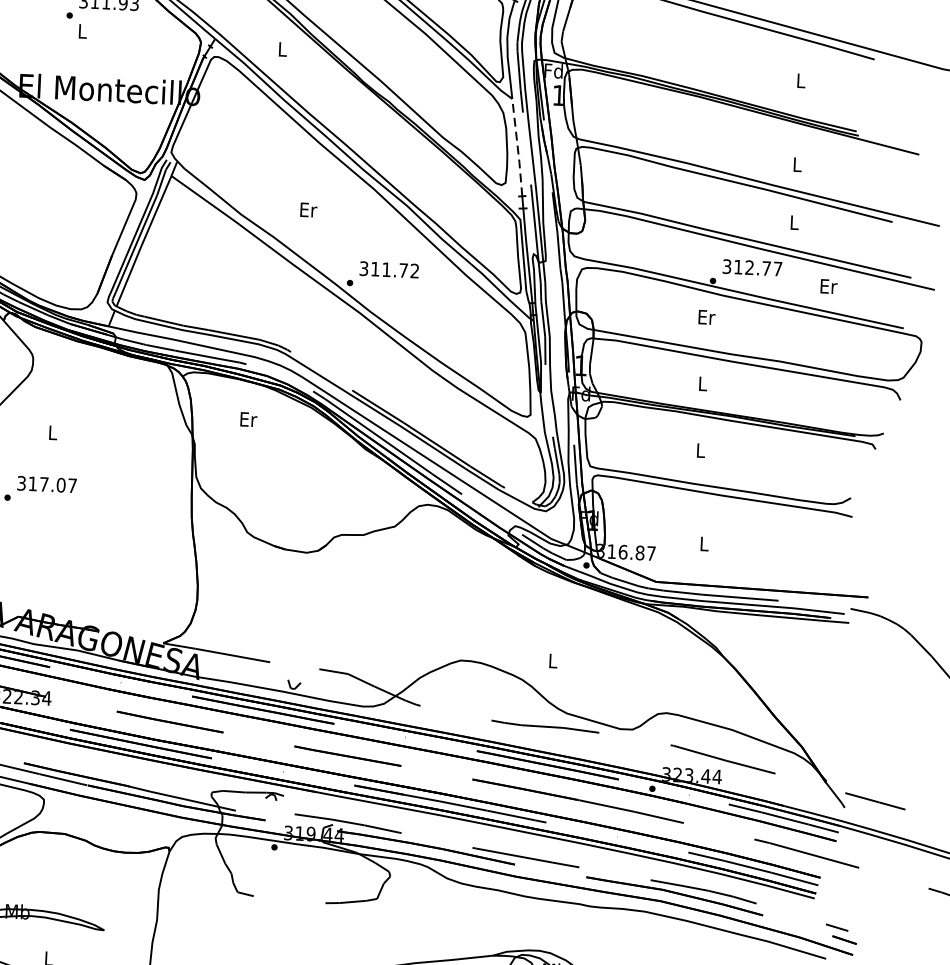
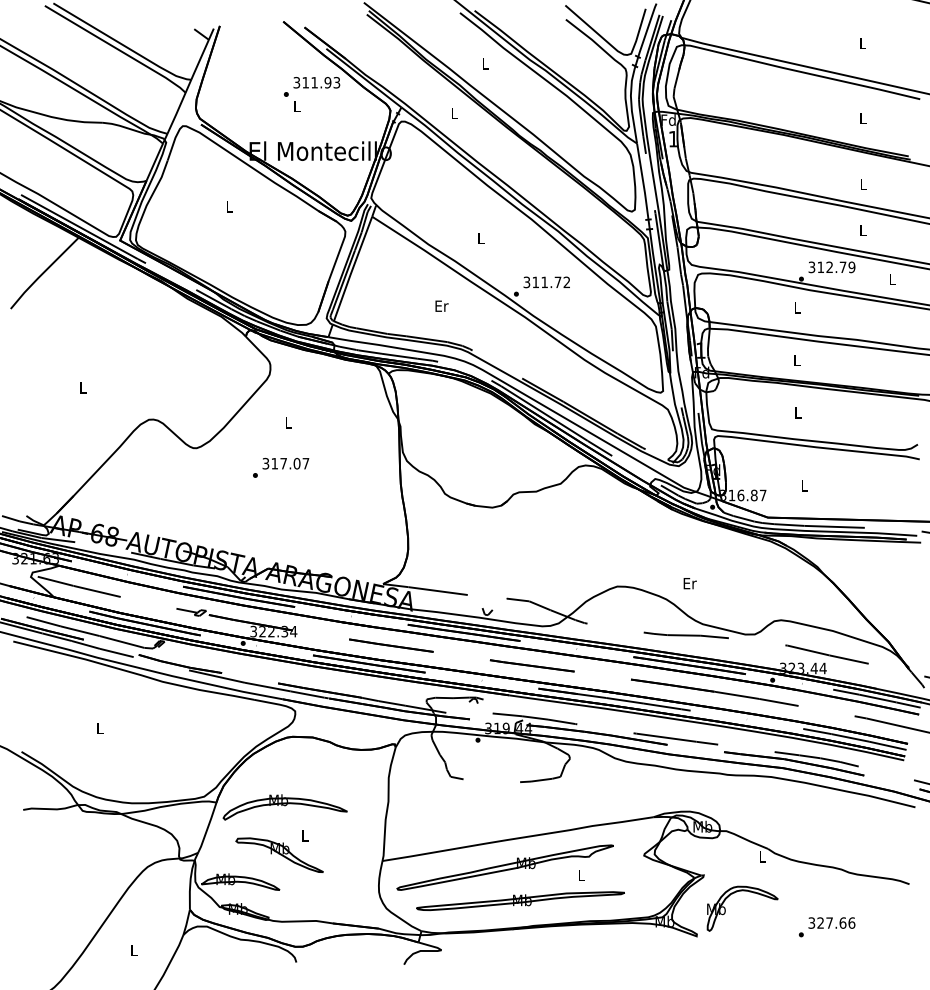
line: (518, 147) -> (643, 181), dashed -> solid
text: (307, 210) -> (480, 238), Er -> L
text: (777, 269) -> (851, 267), 312.77 -> 312.79
text: (828, 285) -> (892, 278), Er -> L
text: (706, 316) -> (797, 307), Er -> L
text: (248, 418) -> (441, 305), moved
text: (552, 660) -> (689, 583), L -> Er

